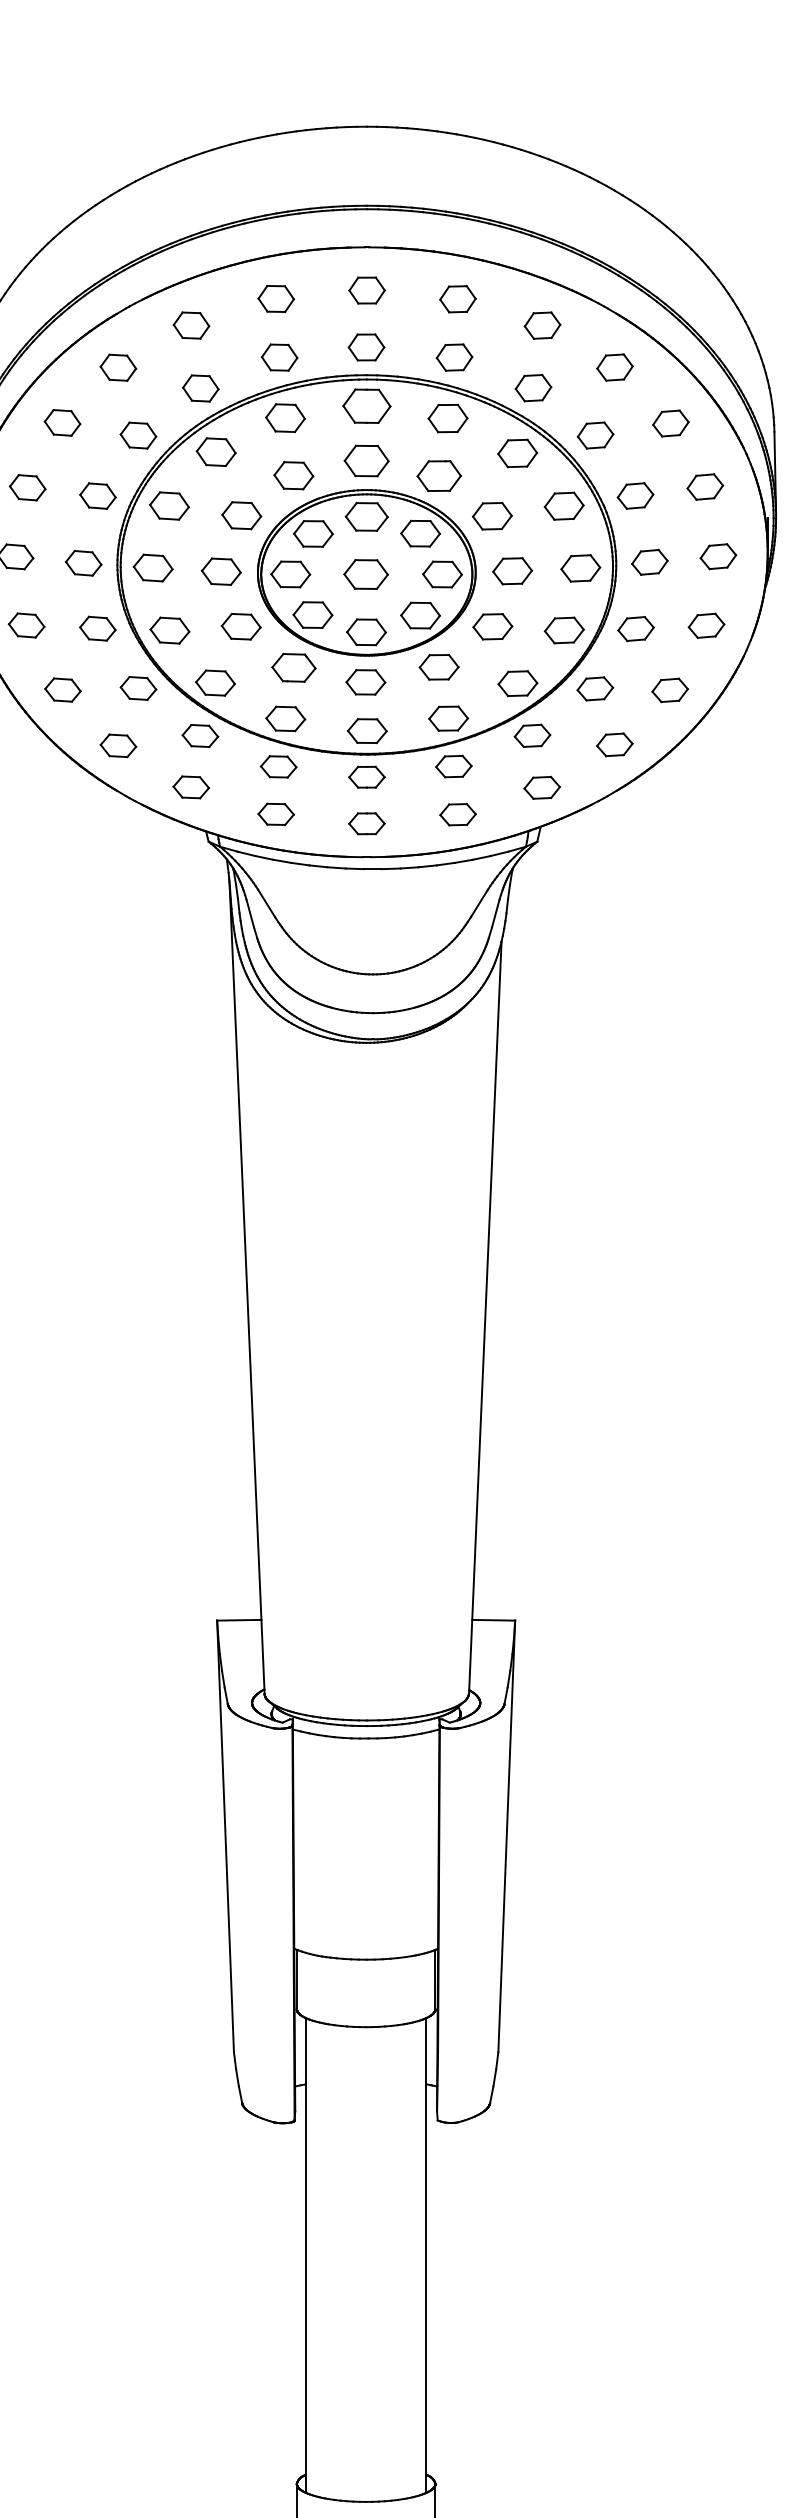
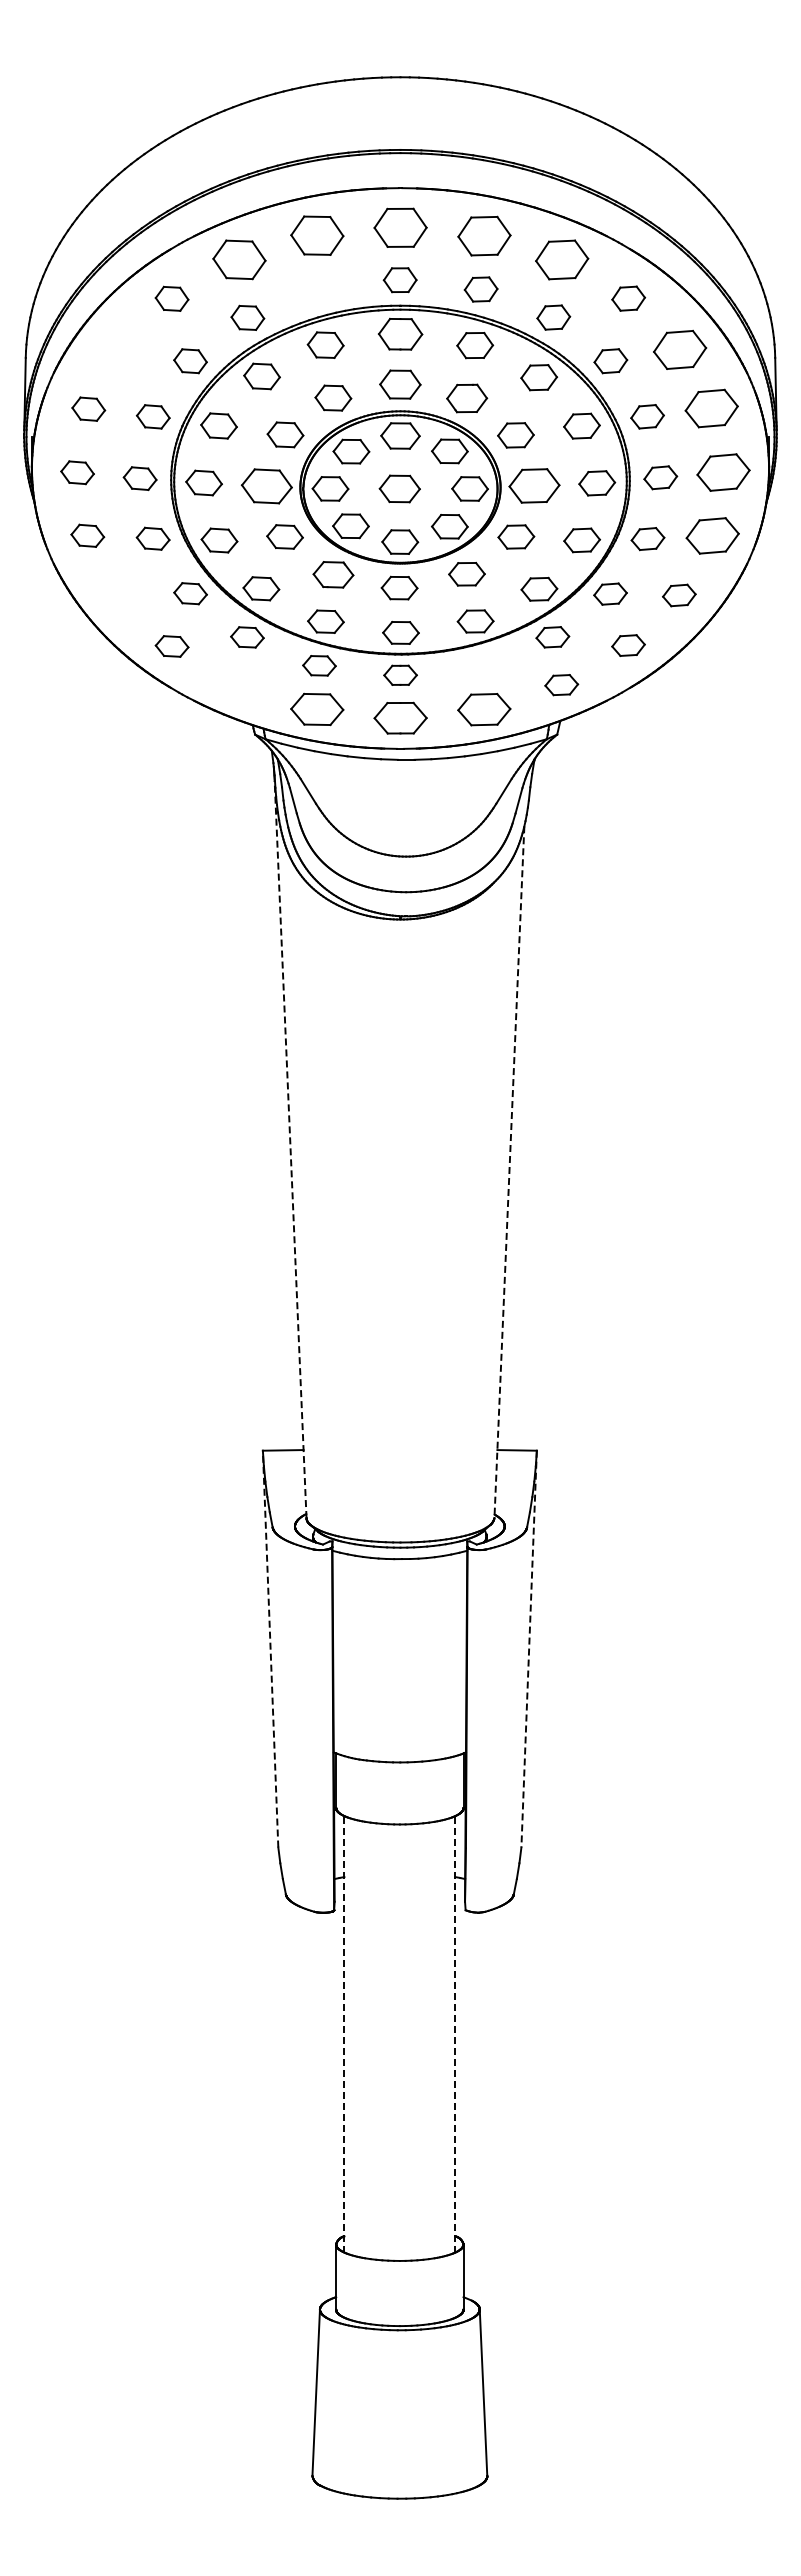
part: (366, 290) -> (400, 227), size x1.6
part: (275, 298) -> (316, 235), size x1.6
part: (457, 298) -> (483, 235), size x1.6
part: (190, 326) -> (238, 260), size x1.6
part: (541, 326) -> (561, 260), size x1.6
part: (279, 357) -> (320, 289), removed
part: (62, 422) -> (120, 349), removed
part: (670, 423) -> (679, 350), size x1.6
part: (705, 487) -> (711, 408), size x1.6
part: (718, 556) -> (723, 472), size x1.6
part: (512, 570) -> (534, 485), size x1.4
part: (221, 571) -> (266, 486), size x1.4
part: (706, 626) -> (712, 536), size x1.6
part: (62, 689) -> (120, 594), removed
part: (453, 766) -> (480, 665), removed
part: (190, 787) -> (238, 684), removed
part: (275, 814) -> (316, 709), size x1.6
part: (458, 814) -> (484, 709), size x1.6
part: (366, 823) -> (400, 717), size x1.6
line: (247, 1292) -> (290, 1149), solid -> dashed
line: (485, 1318) -> (509, 1172), solid -> dashed
line: (225, 1836) -> (270, 1649), solid -> dashed
line: (507, 1836) -> (529, 1649), solid -> dashed
line: (305, 2254) -> (344, 2033), solid -> dashed
line: (426, 2254) -> (455, 2033), solid -> dashed

